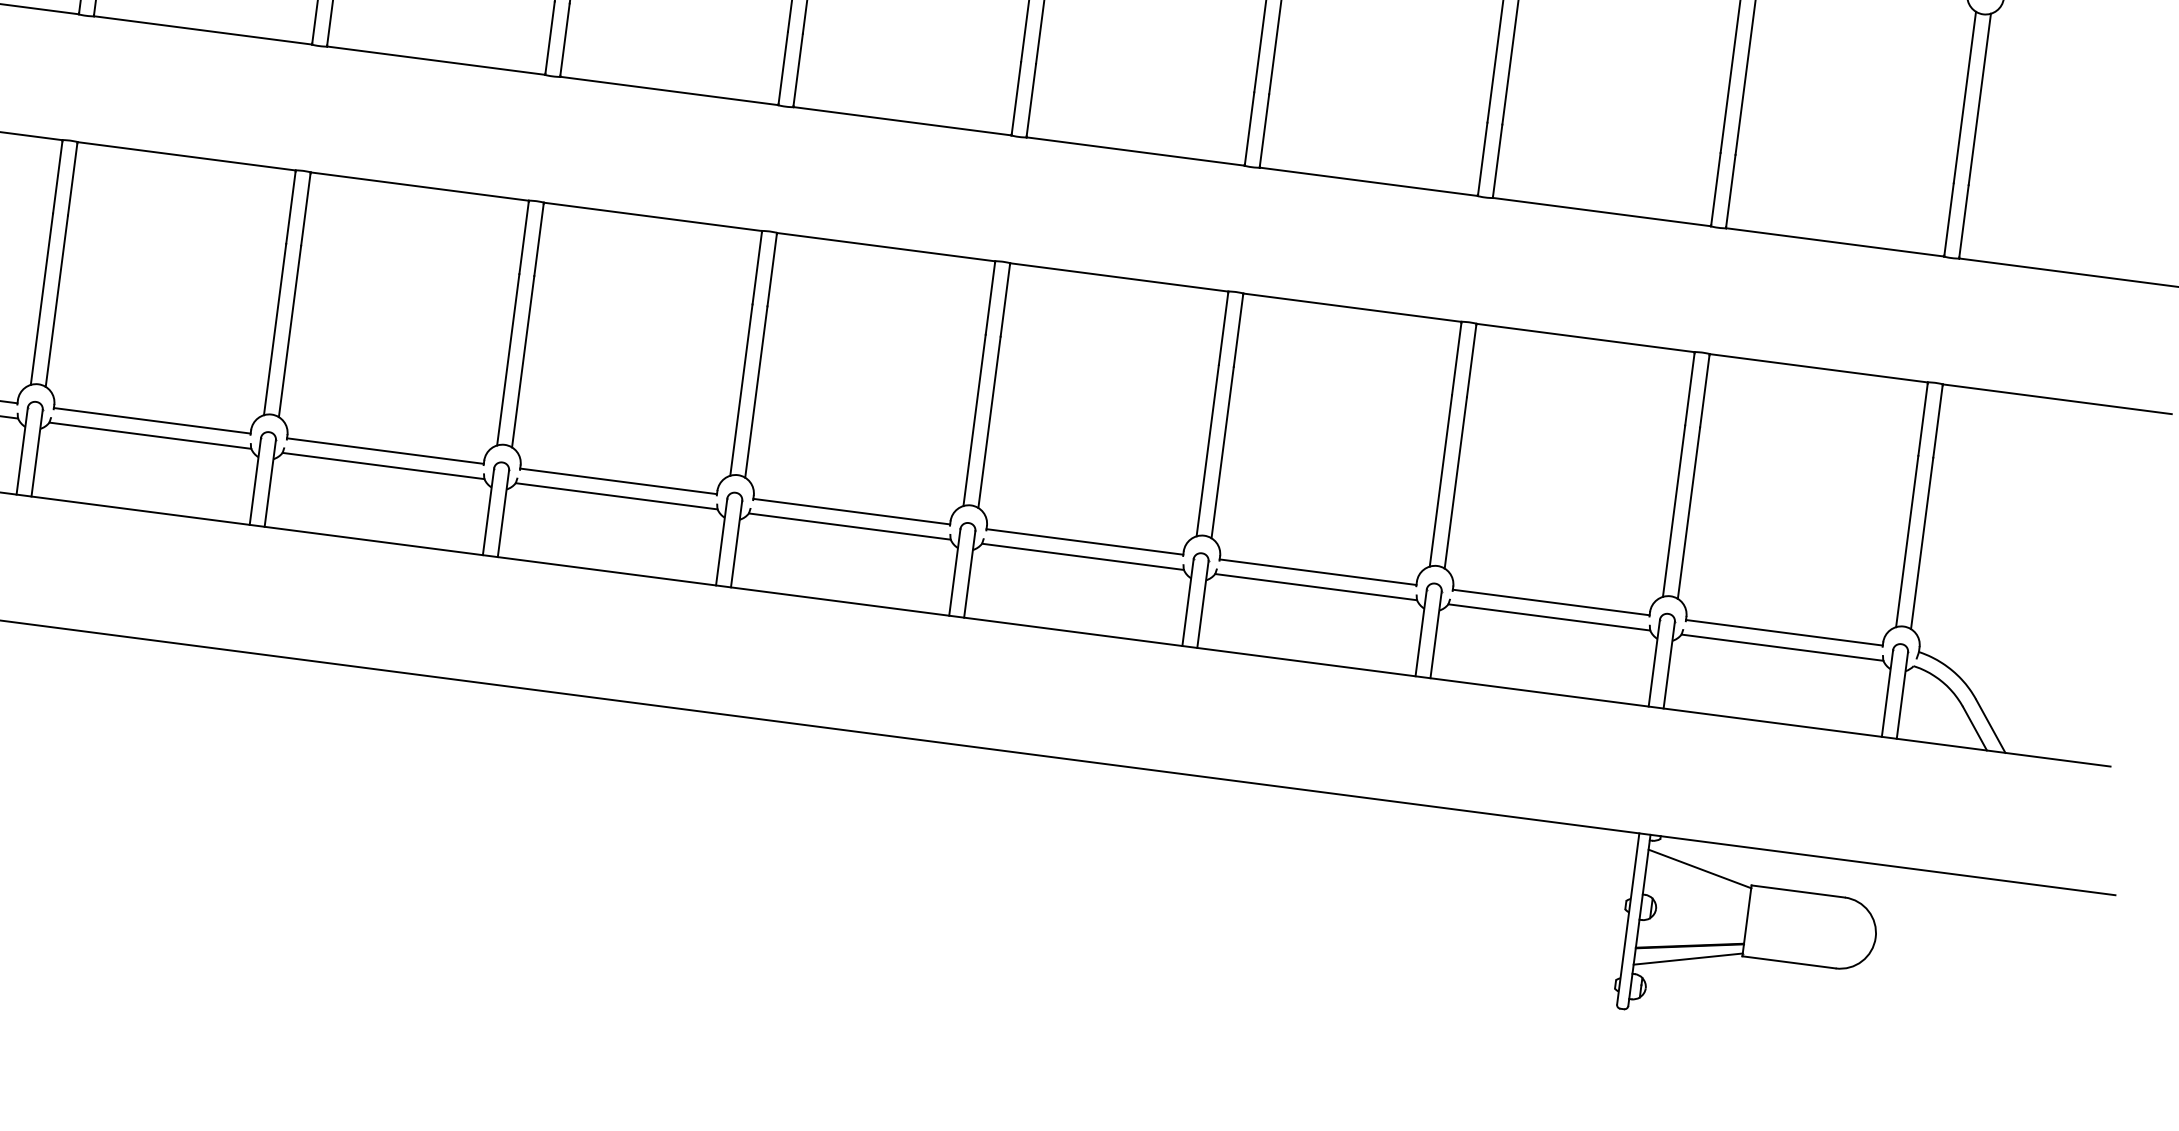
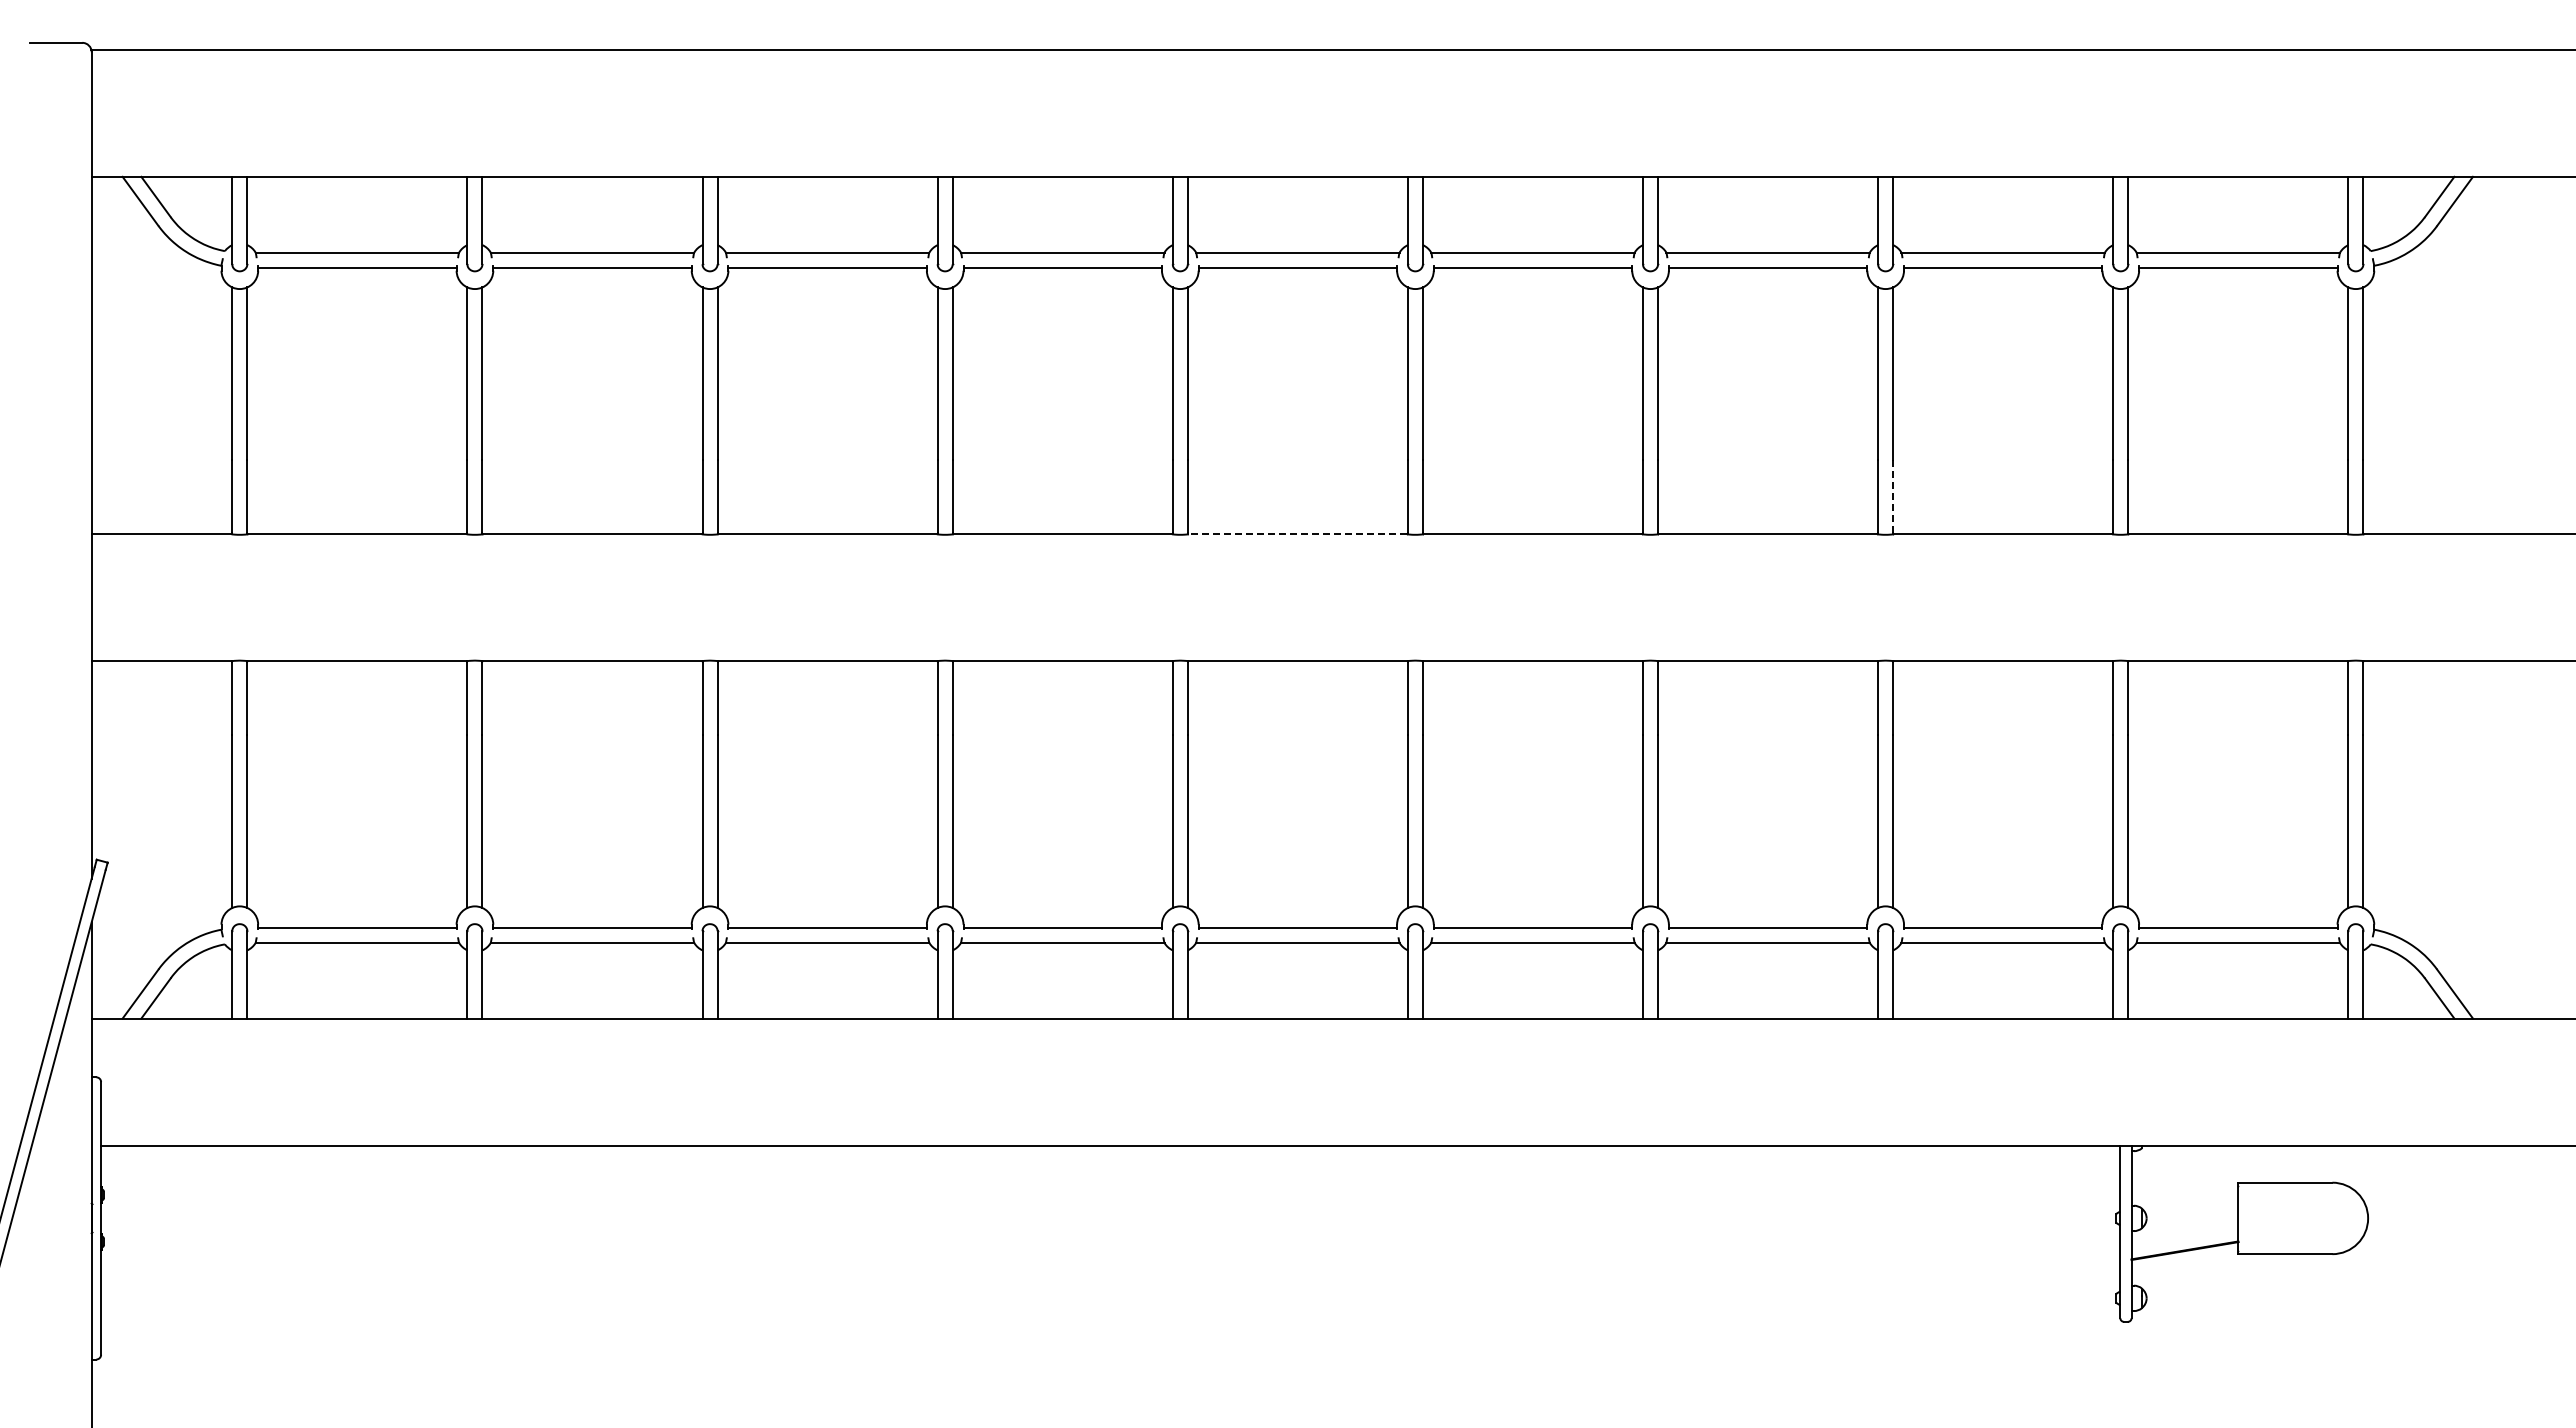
line: (902, 121) -> (1297, 534), solid -> dashed
line: (1497, 161) -> (1893, 497), solid -> dashed
line: (1699, 868) -> (2184, 1172), removed
line: (1687, 958) -> (2184, 1263), removed

